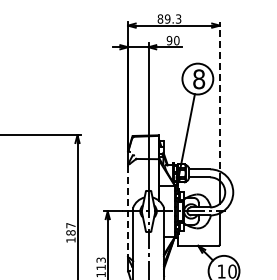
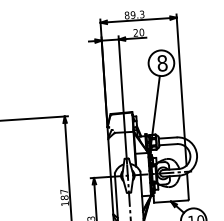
text: (169, 40) -> (135, 32), 90 -> 20
line: (219, 100) -> (180, 79), dashed -> solid
line: (128, 211) -> (111, 176), dashed -> solid

